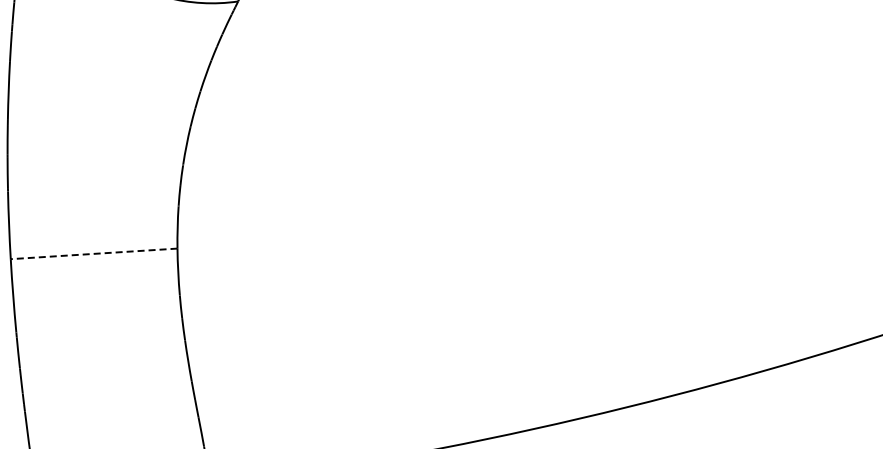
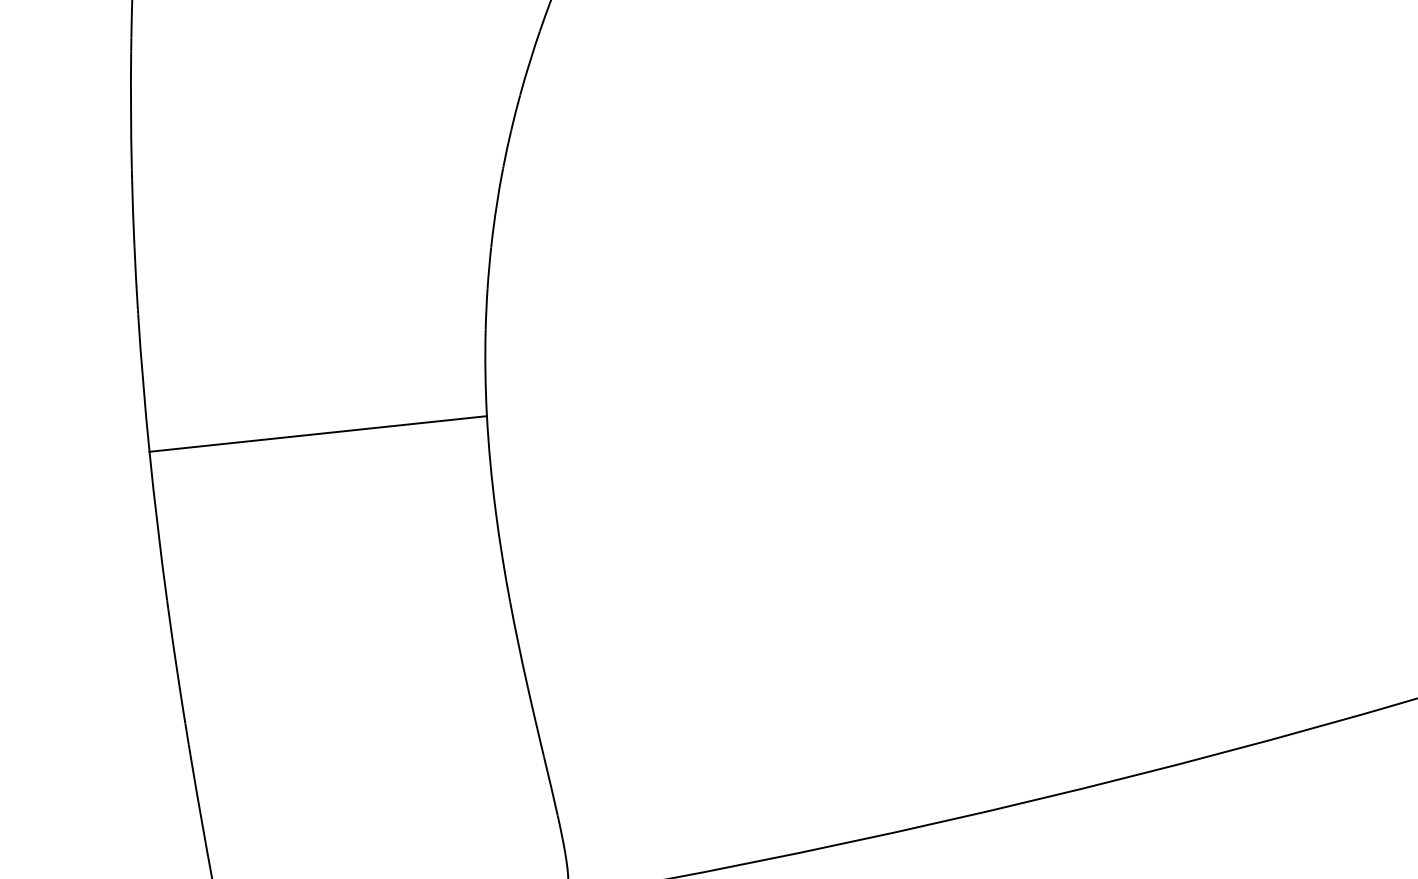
line: (94, 253) -> (318, 433), dashed -> solid

